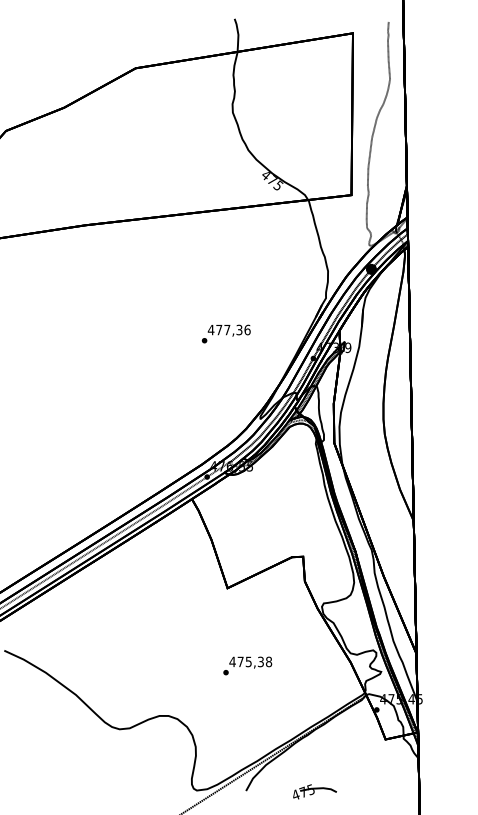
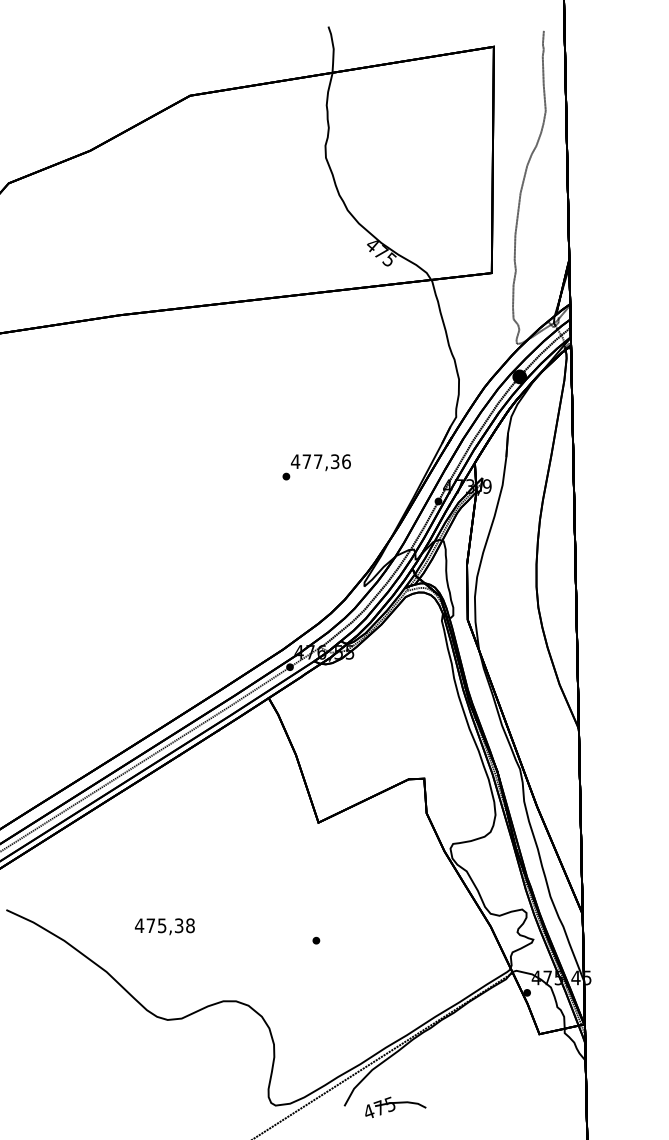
text: (250, 662) -> (164, 926), moved
part: (314, 791) -> (395, 1106), moved

